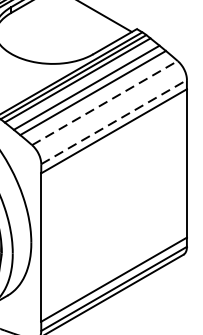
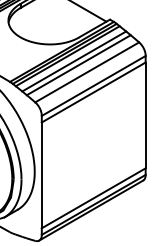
line: (105, 103) -> (87, 72), dashed -> solid
line: (113, 121) -> (93, 85), dashed -> solid

